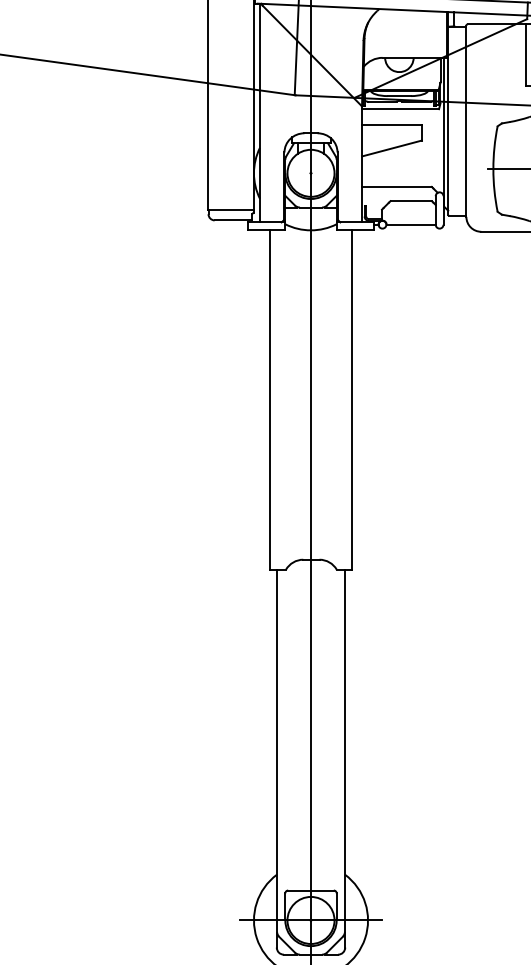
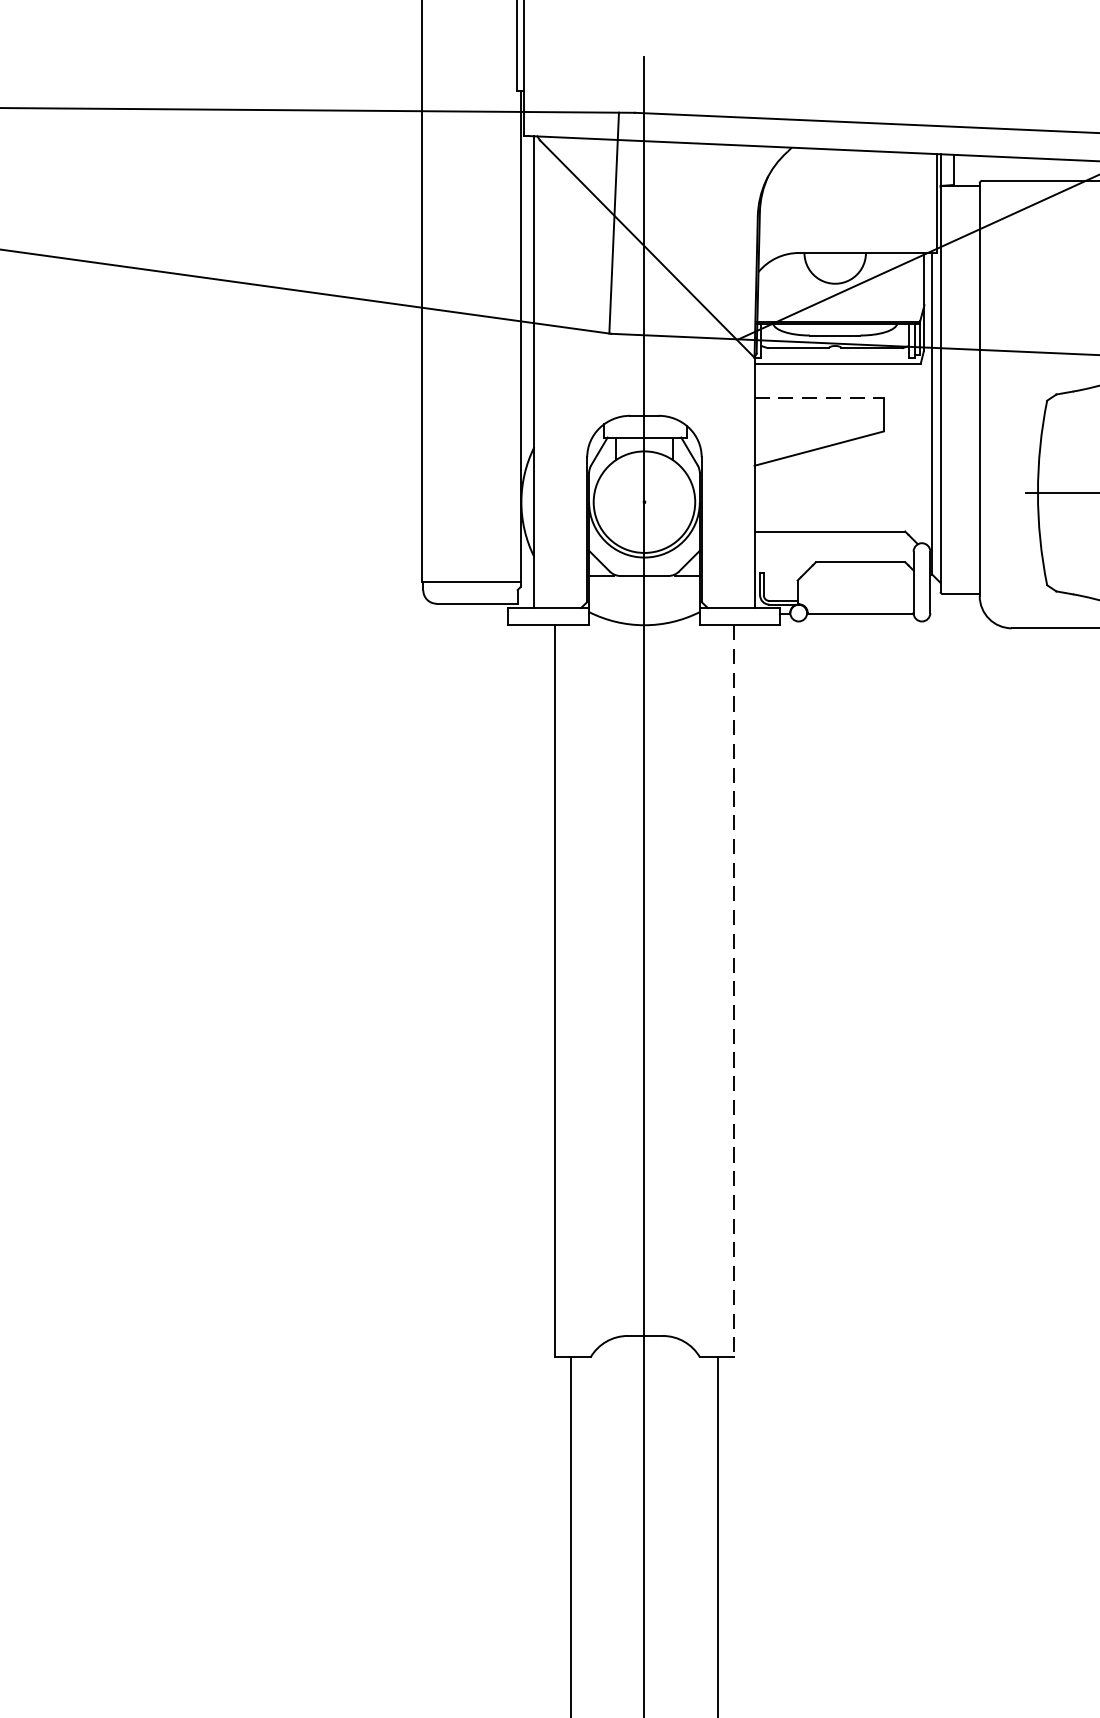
line: (391, 124) -> (818, 396), solid -> dashed
line: (352, 400) -> (733, 992), solid -> dashed

